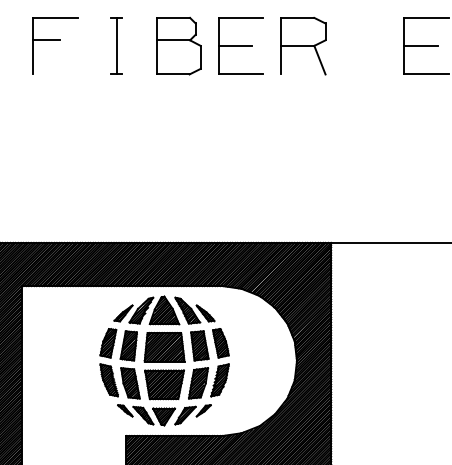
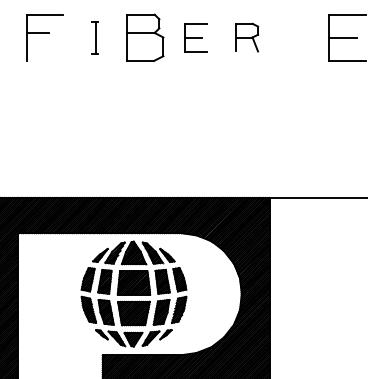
part: (117, 45) -> (95, 37), size x0.7
part: (241, 45) -> (196, 37), size x0.6
part: (303, 45) -> (247, 37), size x0.6

